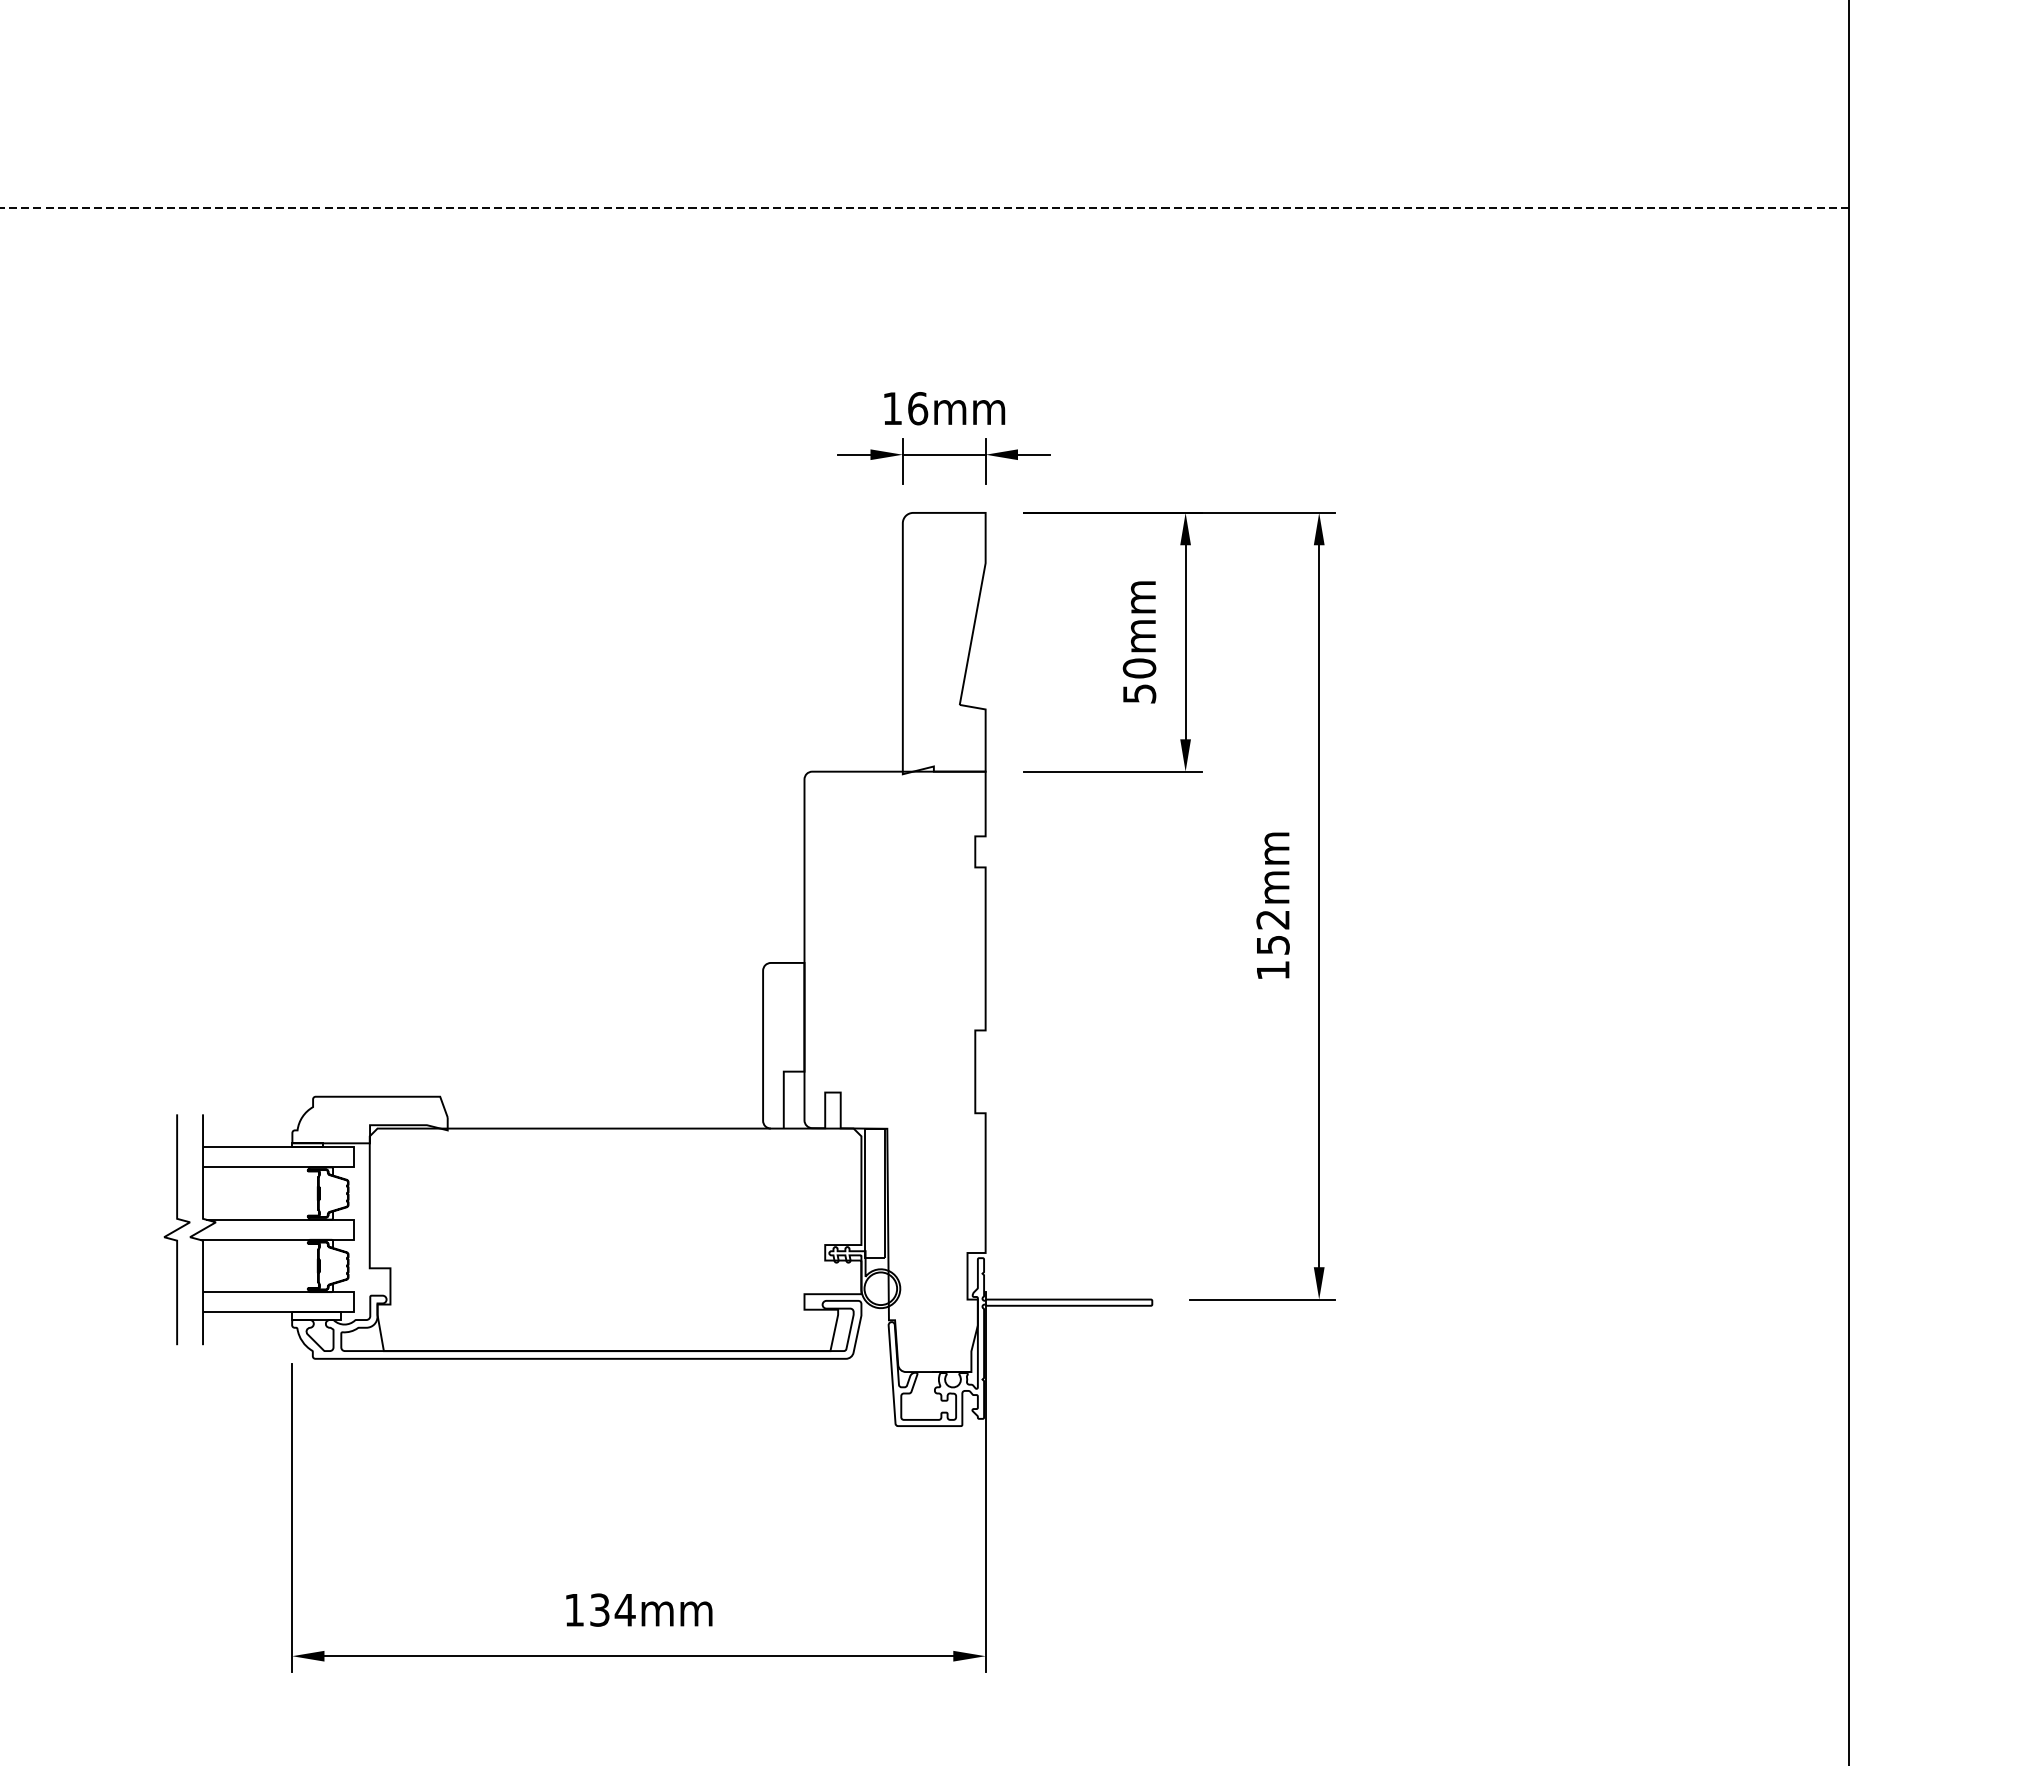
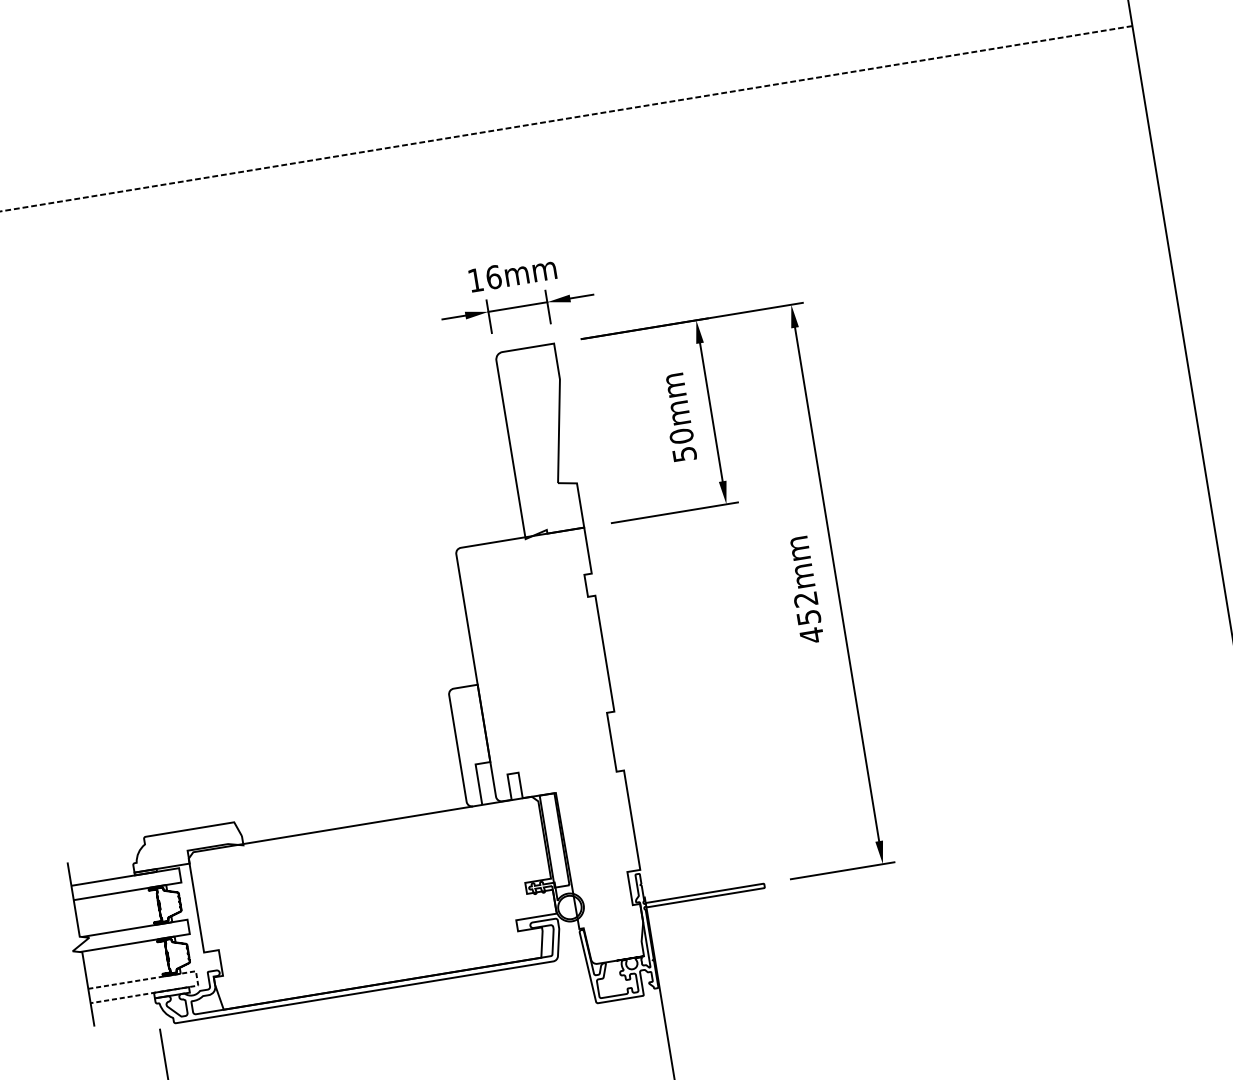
text: (1273, 970) -> (812, 635), 152mm -> 452mm
curve: (176, 1229) -> (62, 947), removed
line: (354, 1302) -> (197, 978), solid -> dashed

